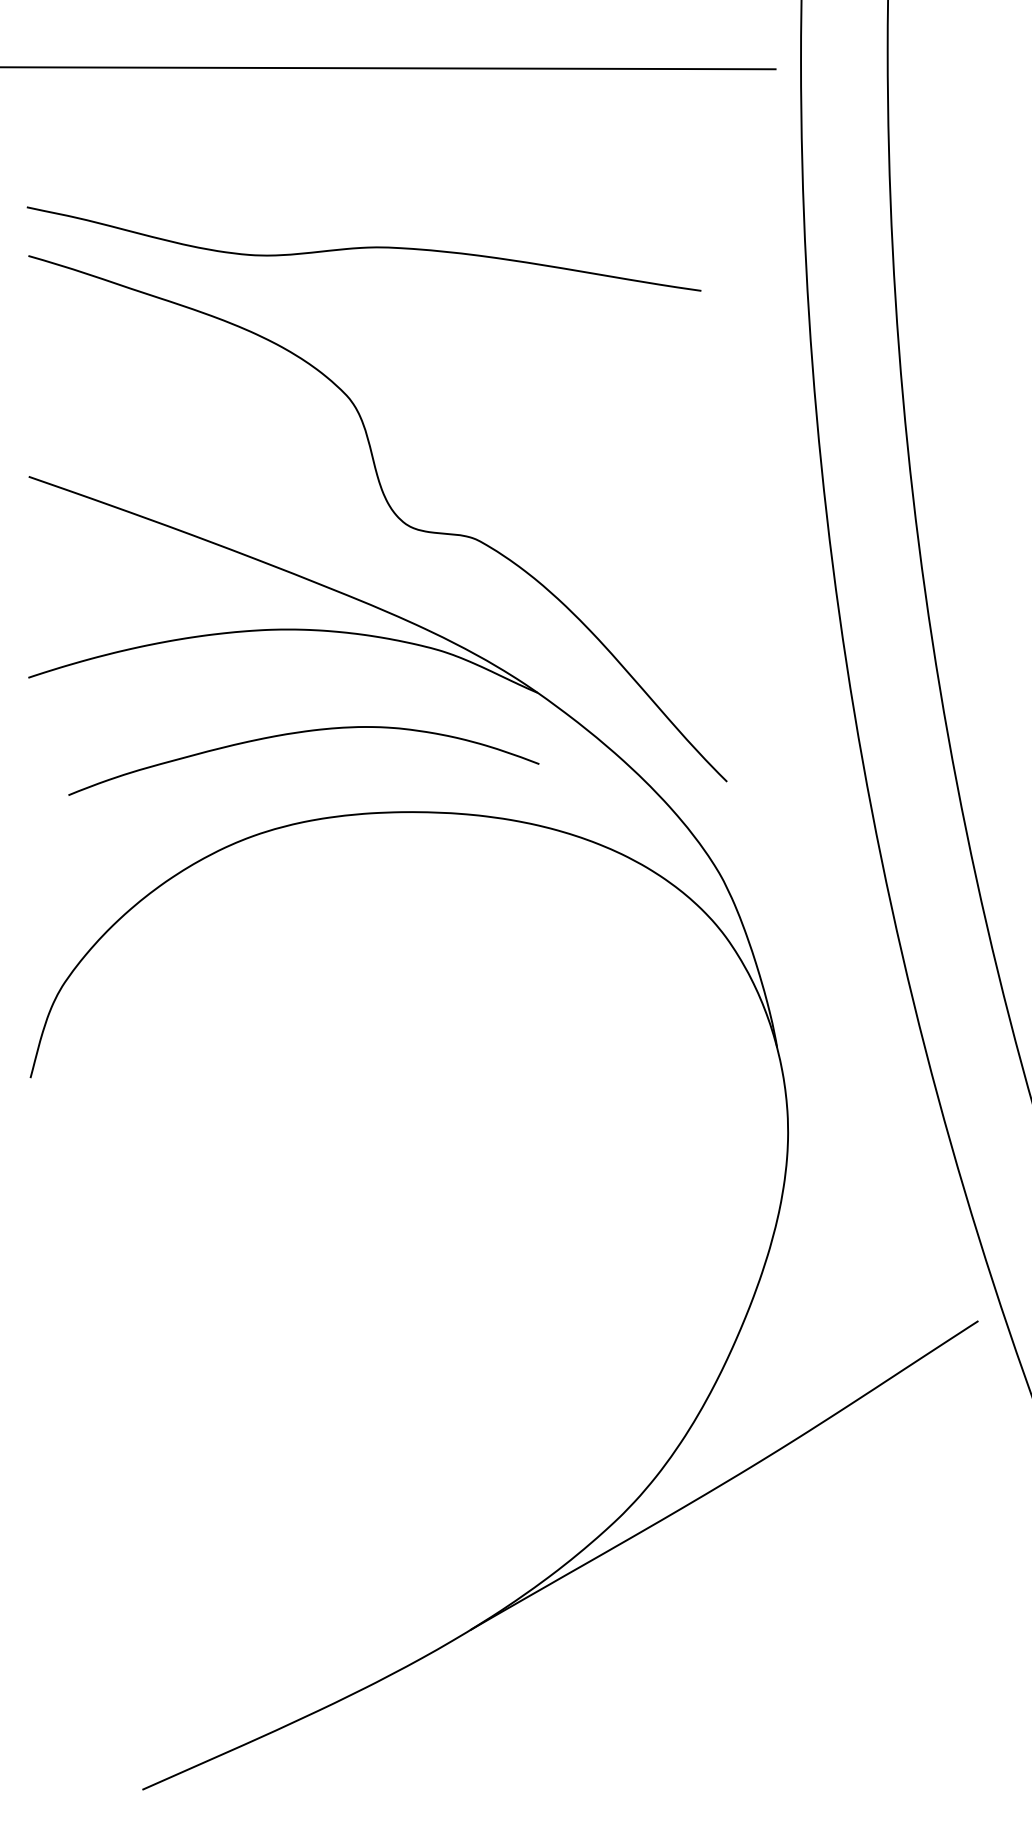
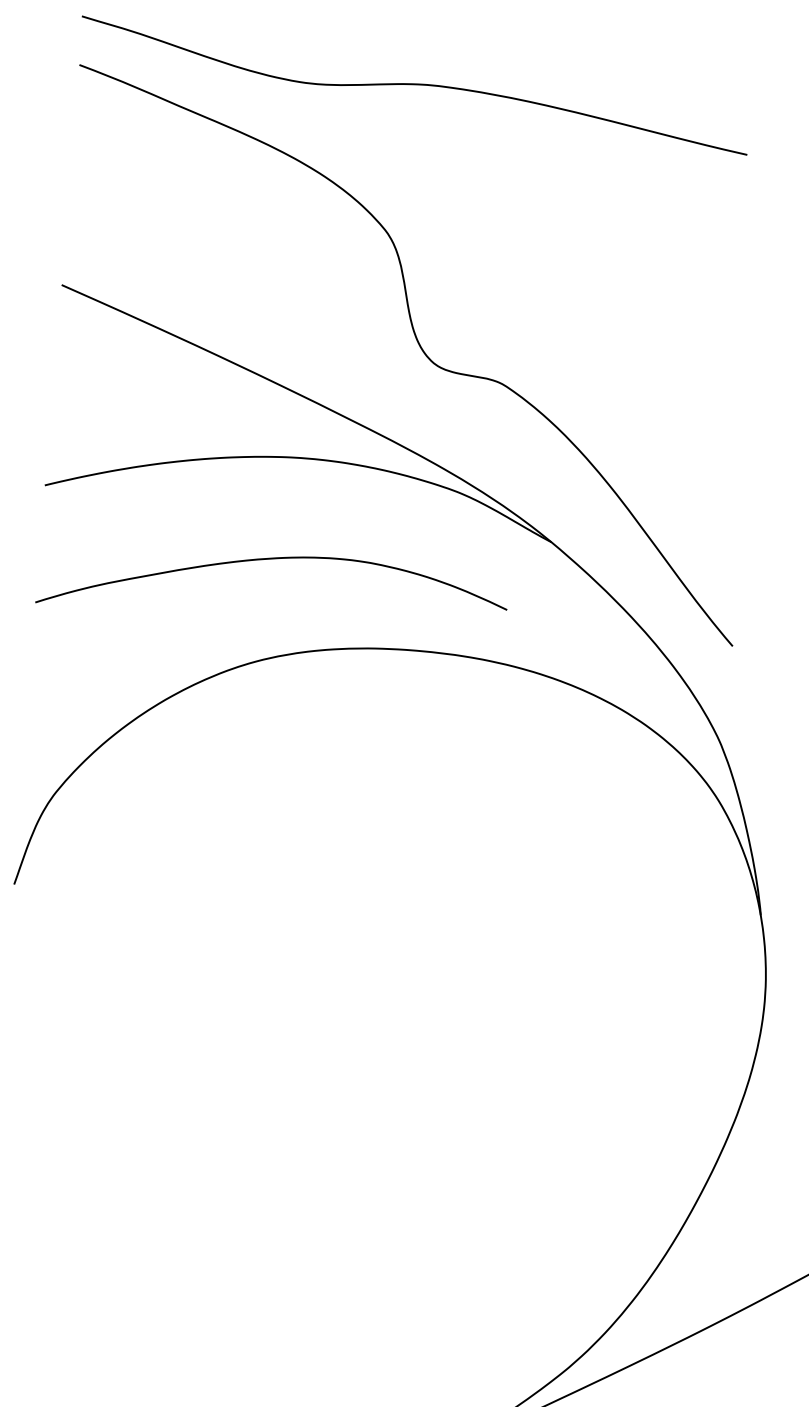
curve: (300, 733) -> (271, 559), moved

